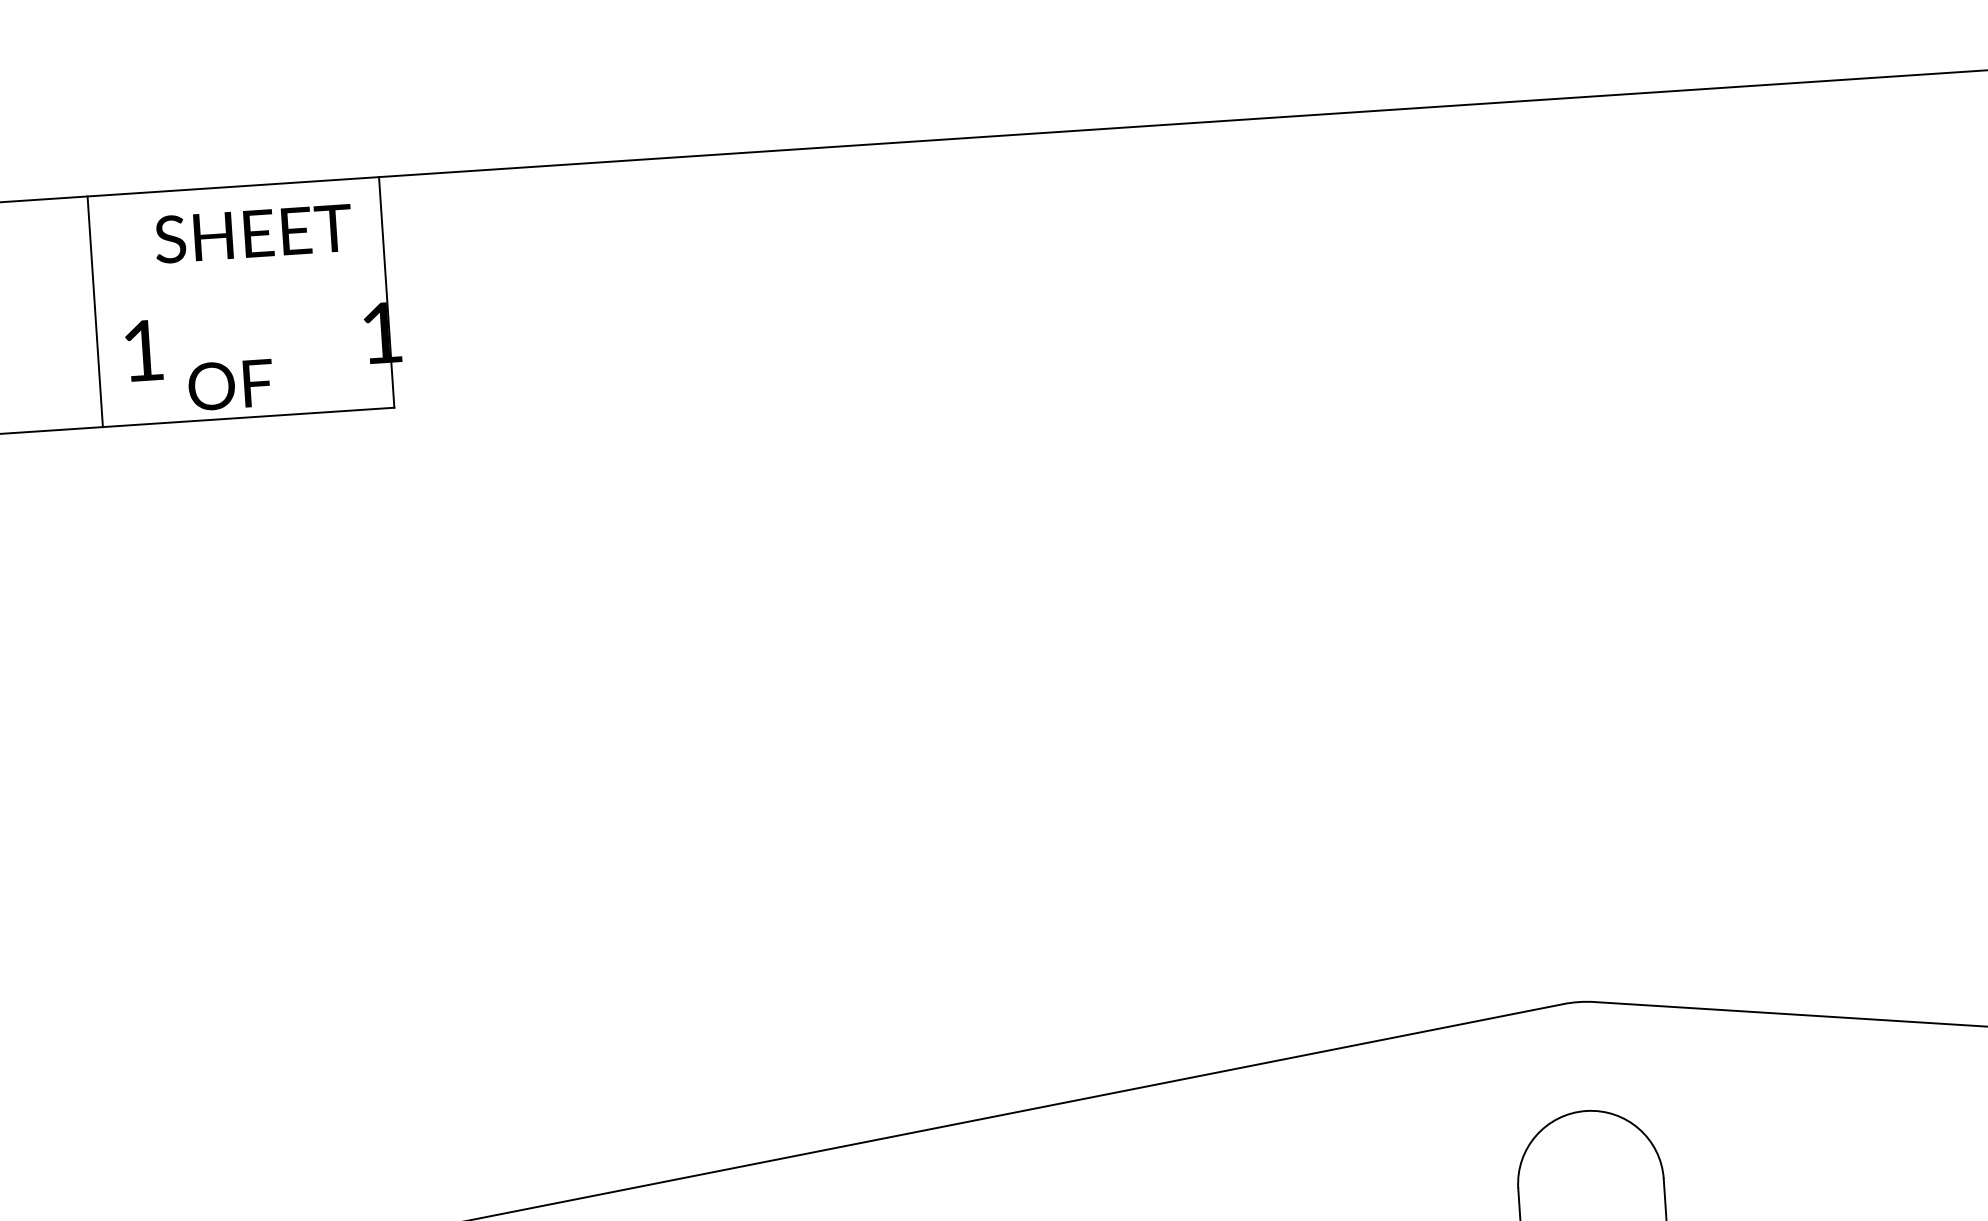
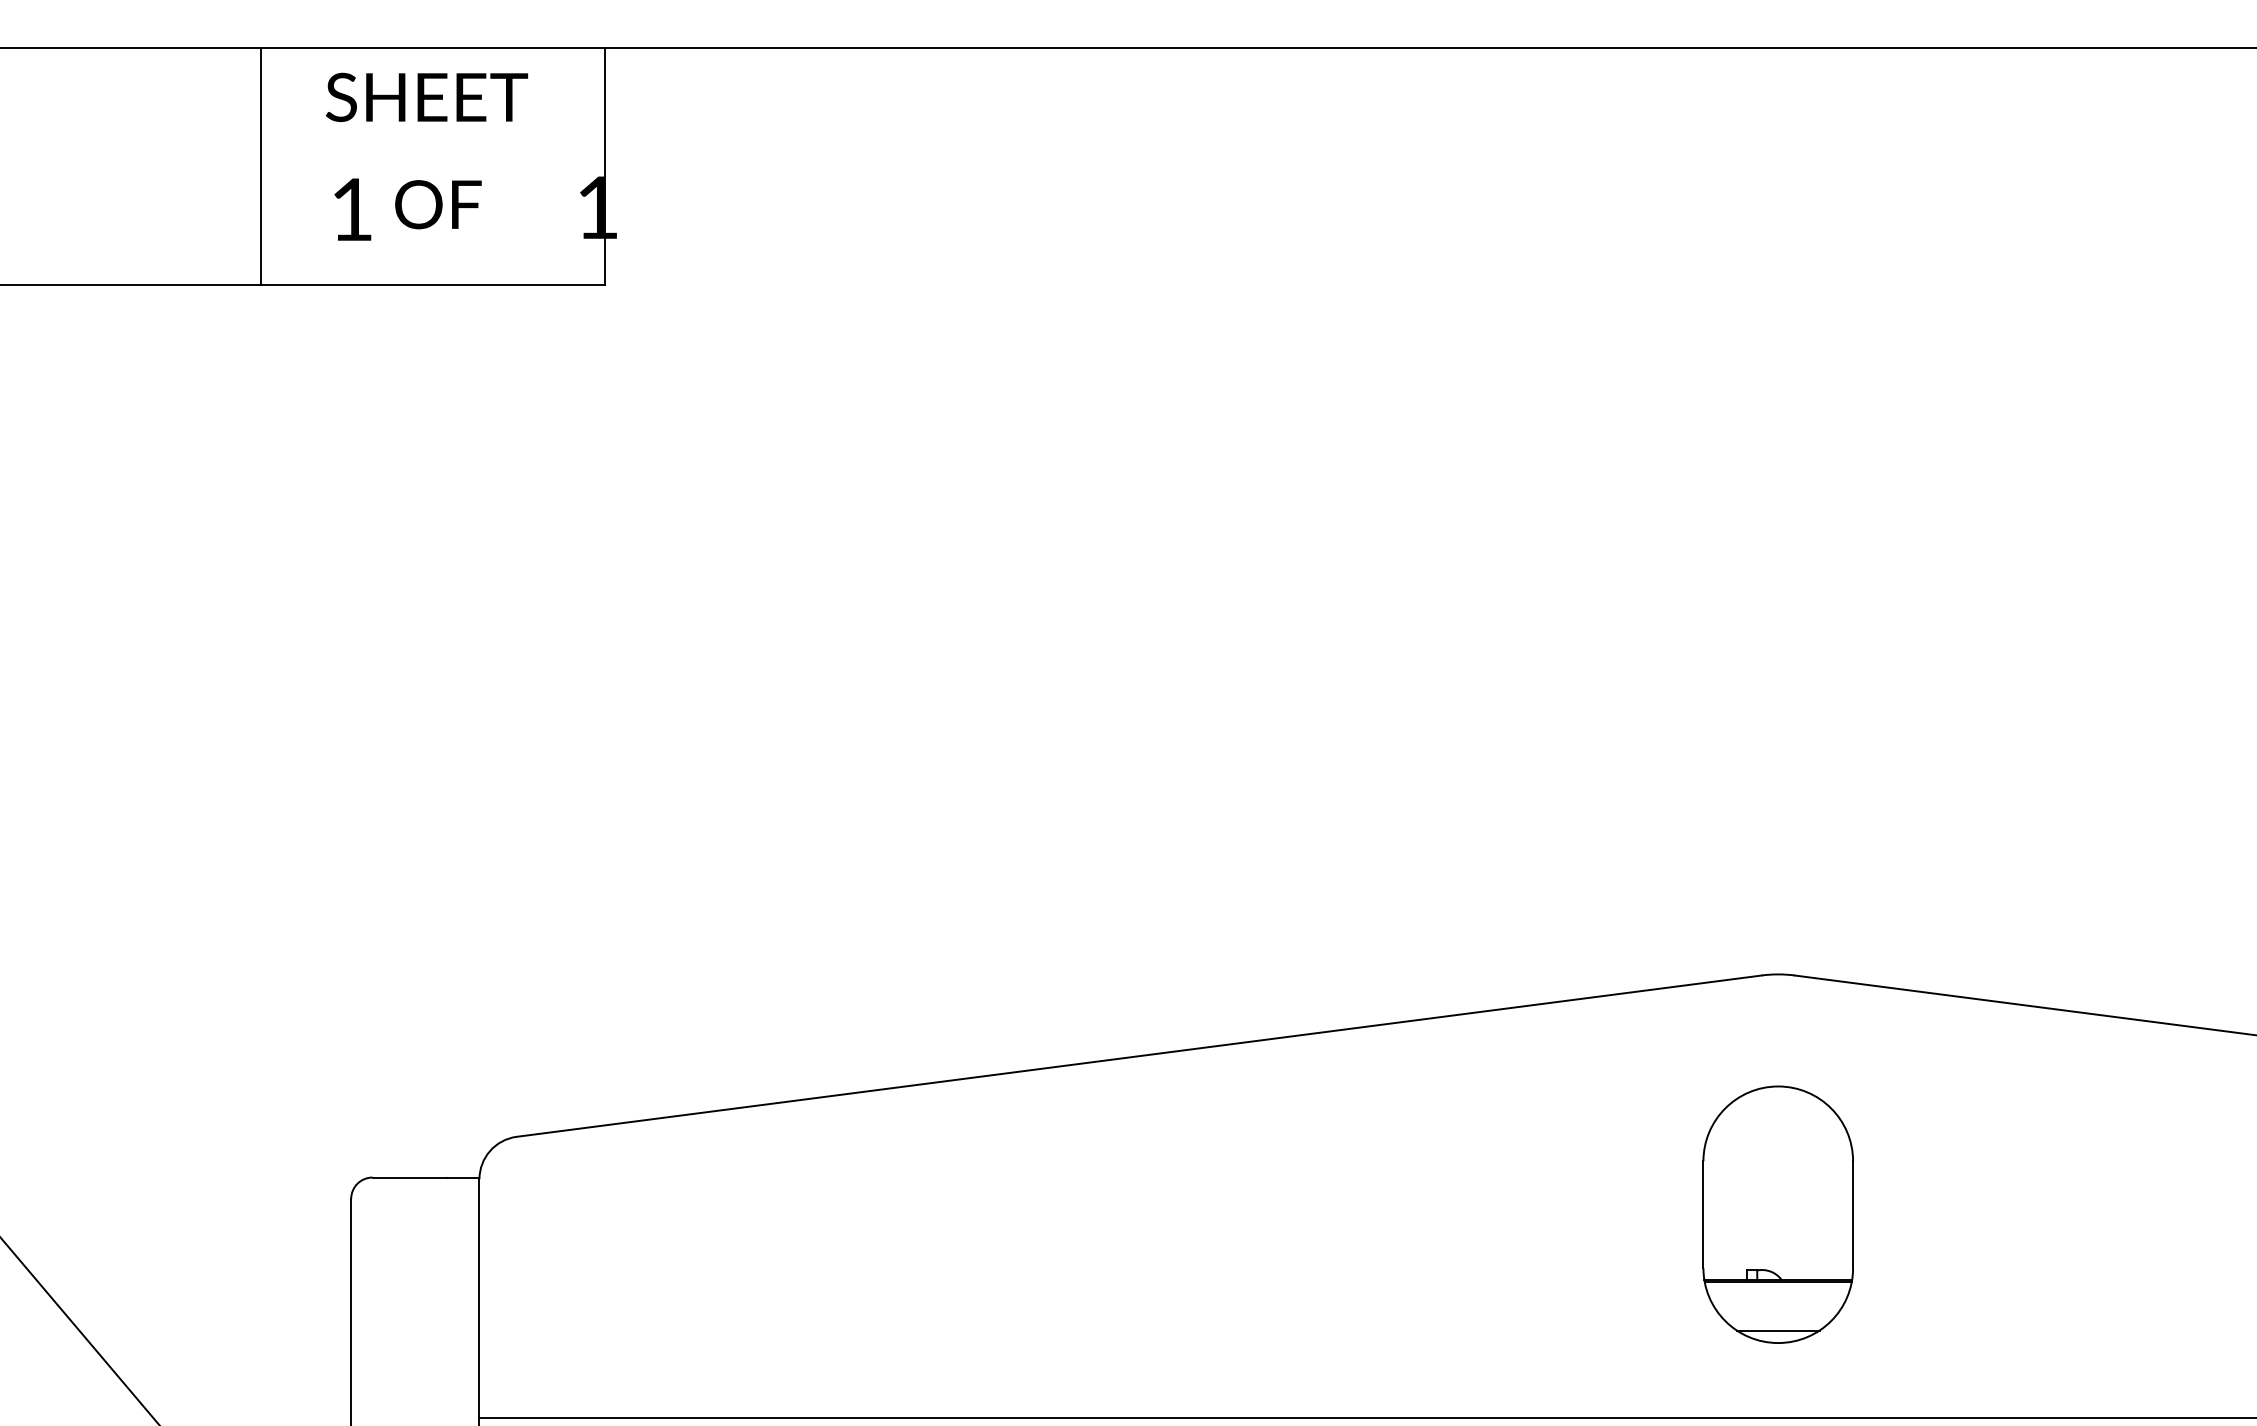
text: (253, 232) -> (427, 96), moved
line: (95, 311) -> (260, 166), moved
text: (230, 384) -> (438, 204), moved

